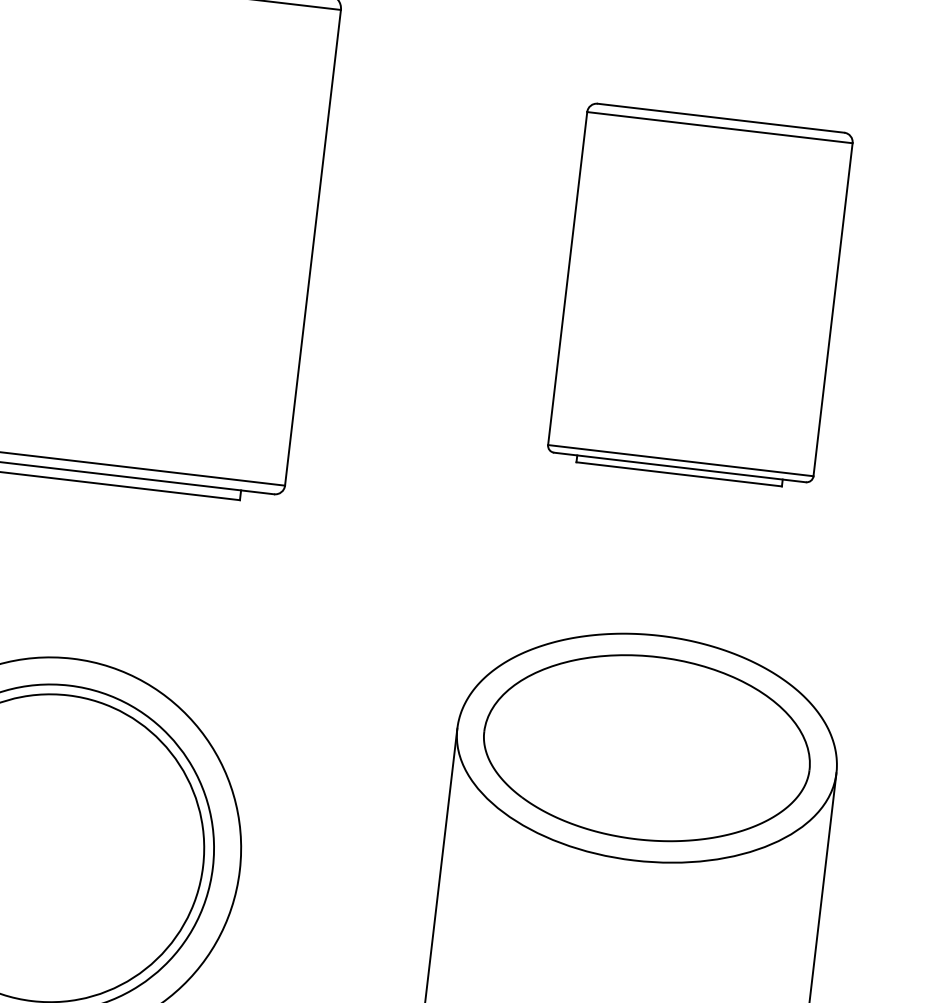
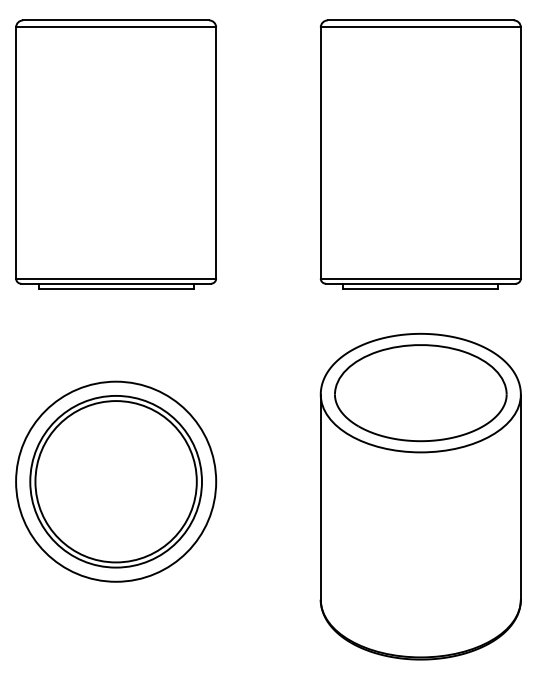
part: (699, 296) -> (420, 154), size x1.43

